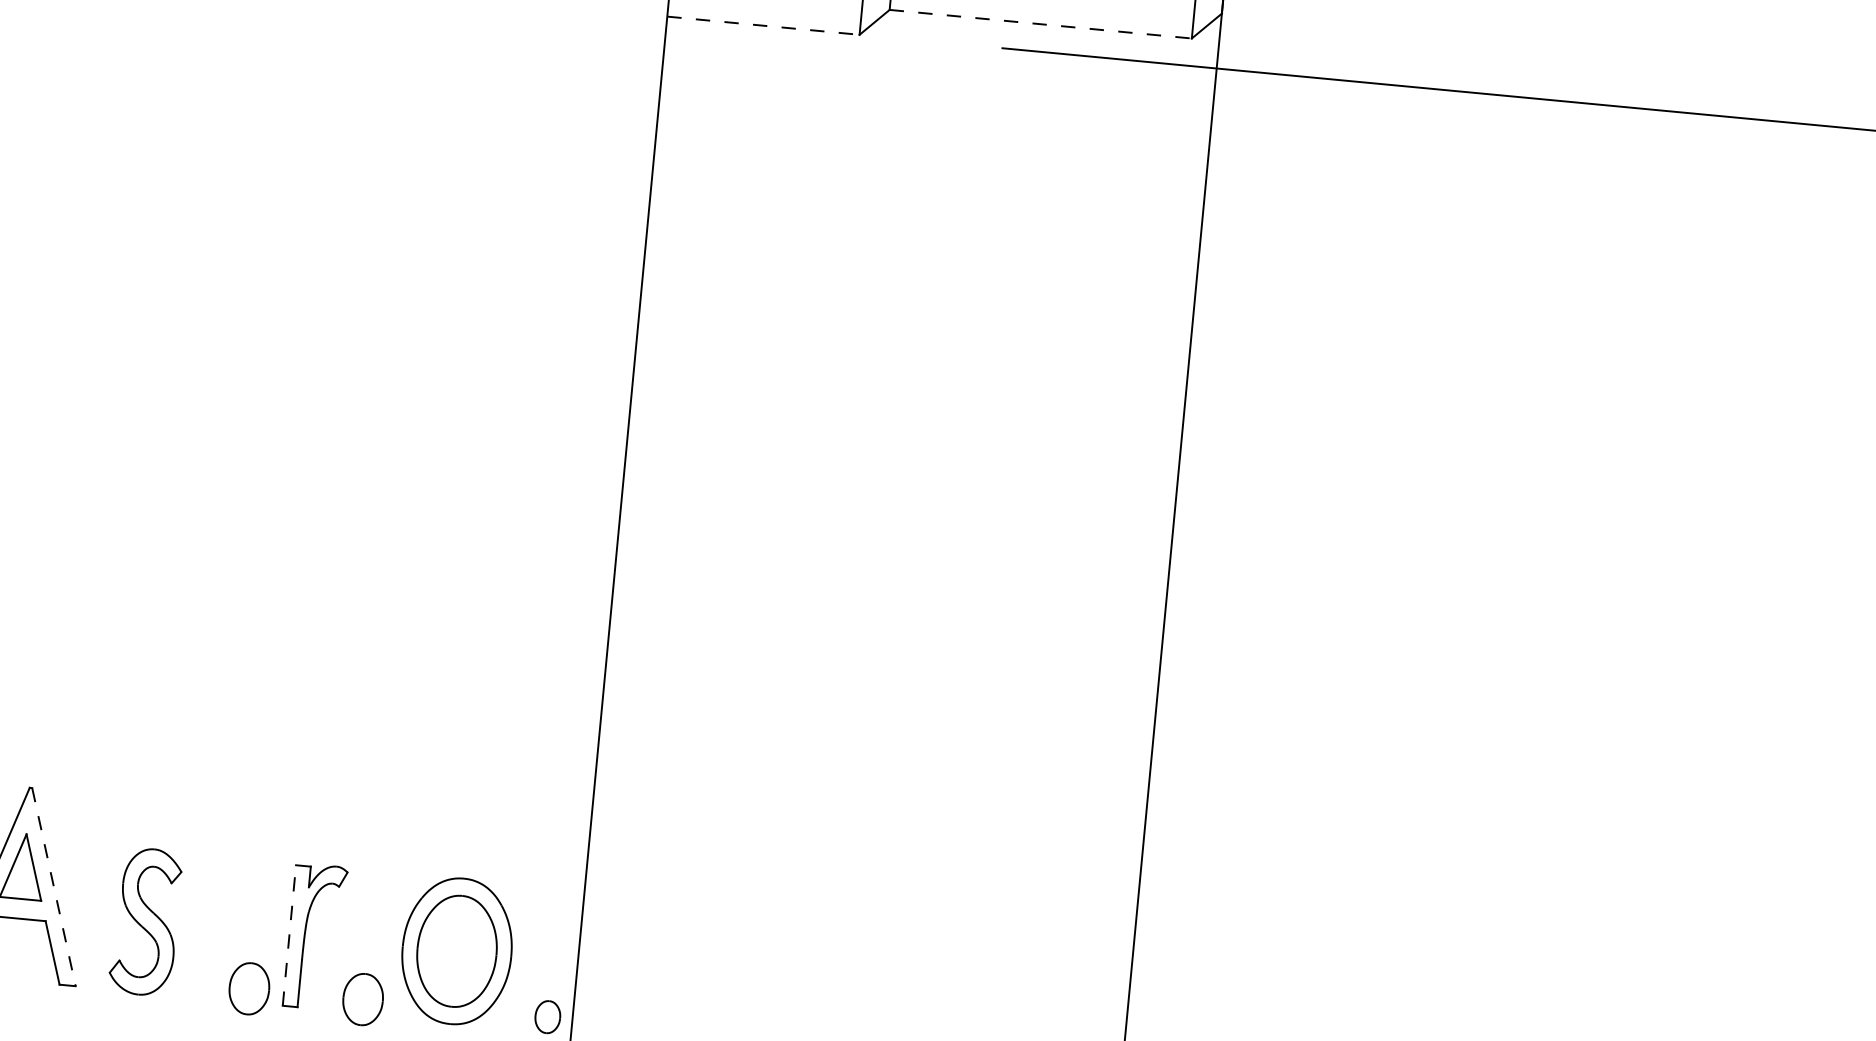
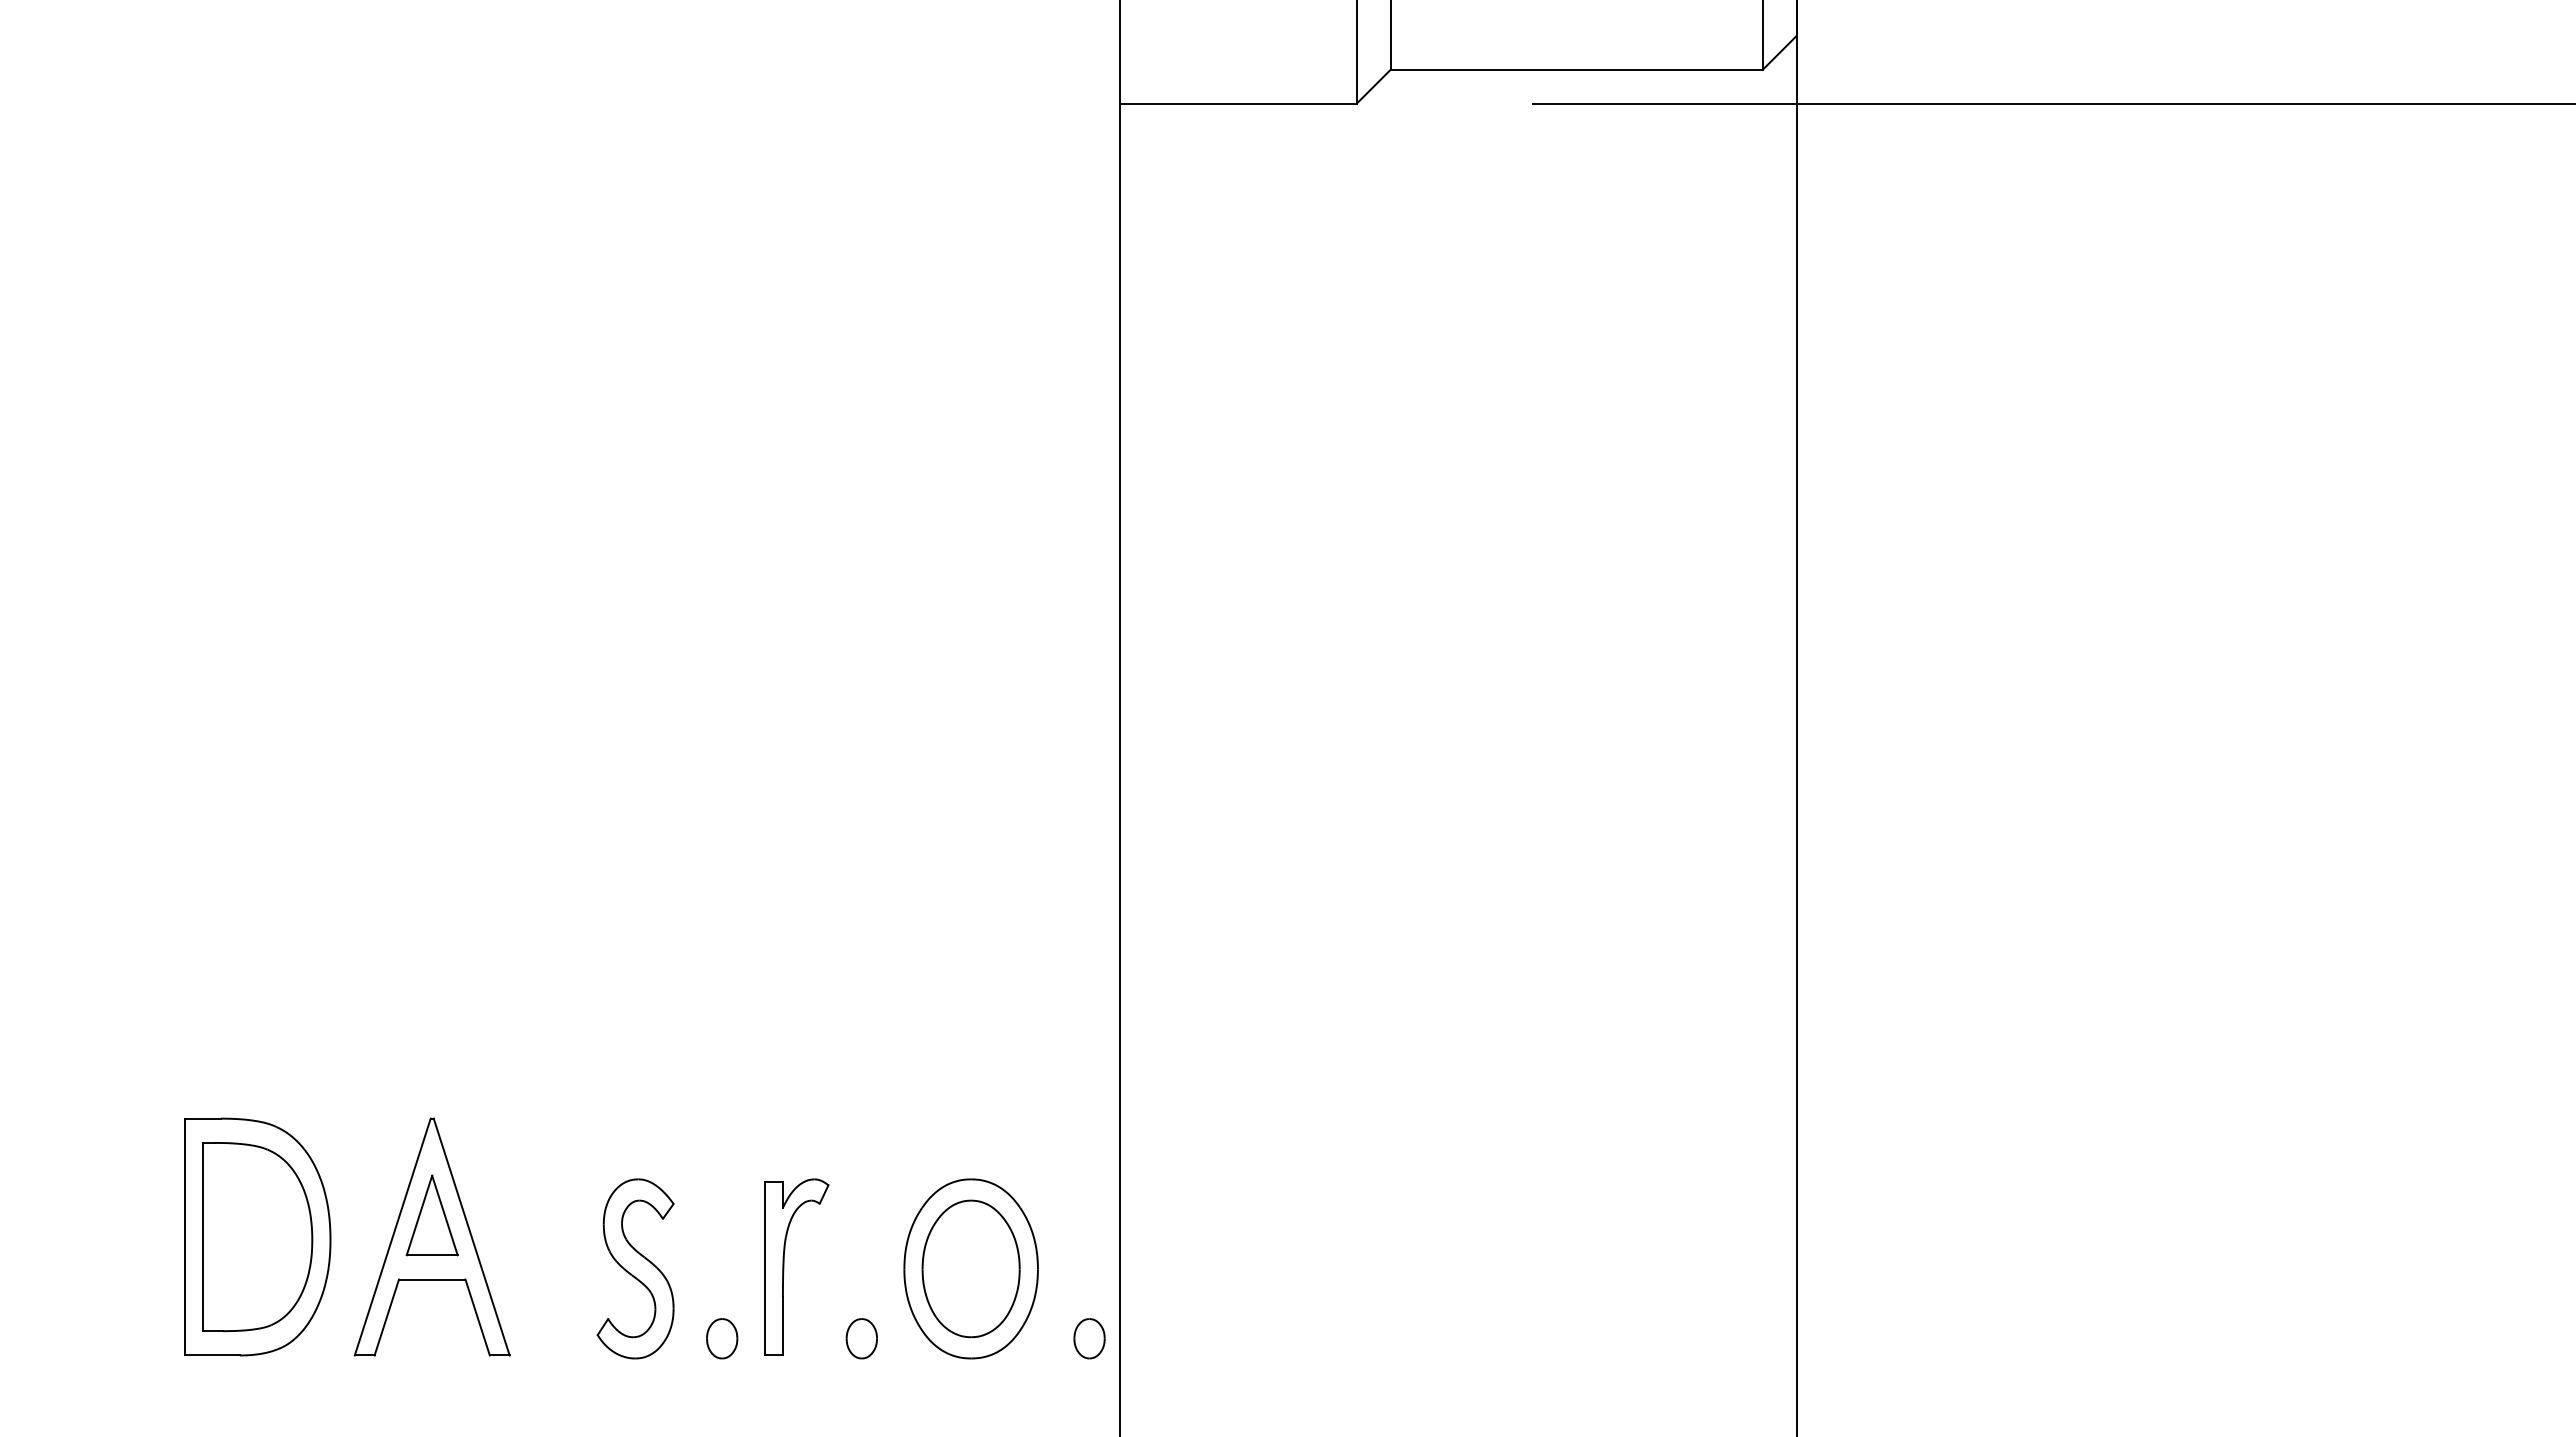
line: (1041, 23) -> (1577, 69), dashed -> solid
line: (763, 25) -> (1238, 103), dashed -> solid
line: (53, 887) -> (471, 1237), dashed -> solid
part: (145, 921) -> (635, 1268), moved
line: (289, 935) -> (764, 1268), dashed -> solid
part: (249, 988) -> (722, 1338), size x0.62
part: (362, 999) -> (861, 1338), size x0.62

